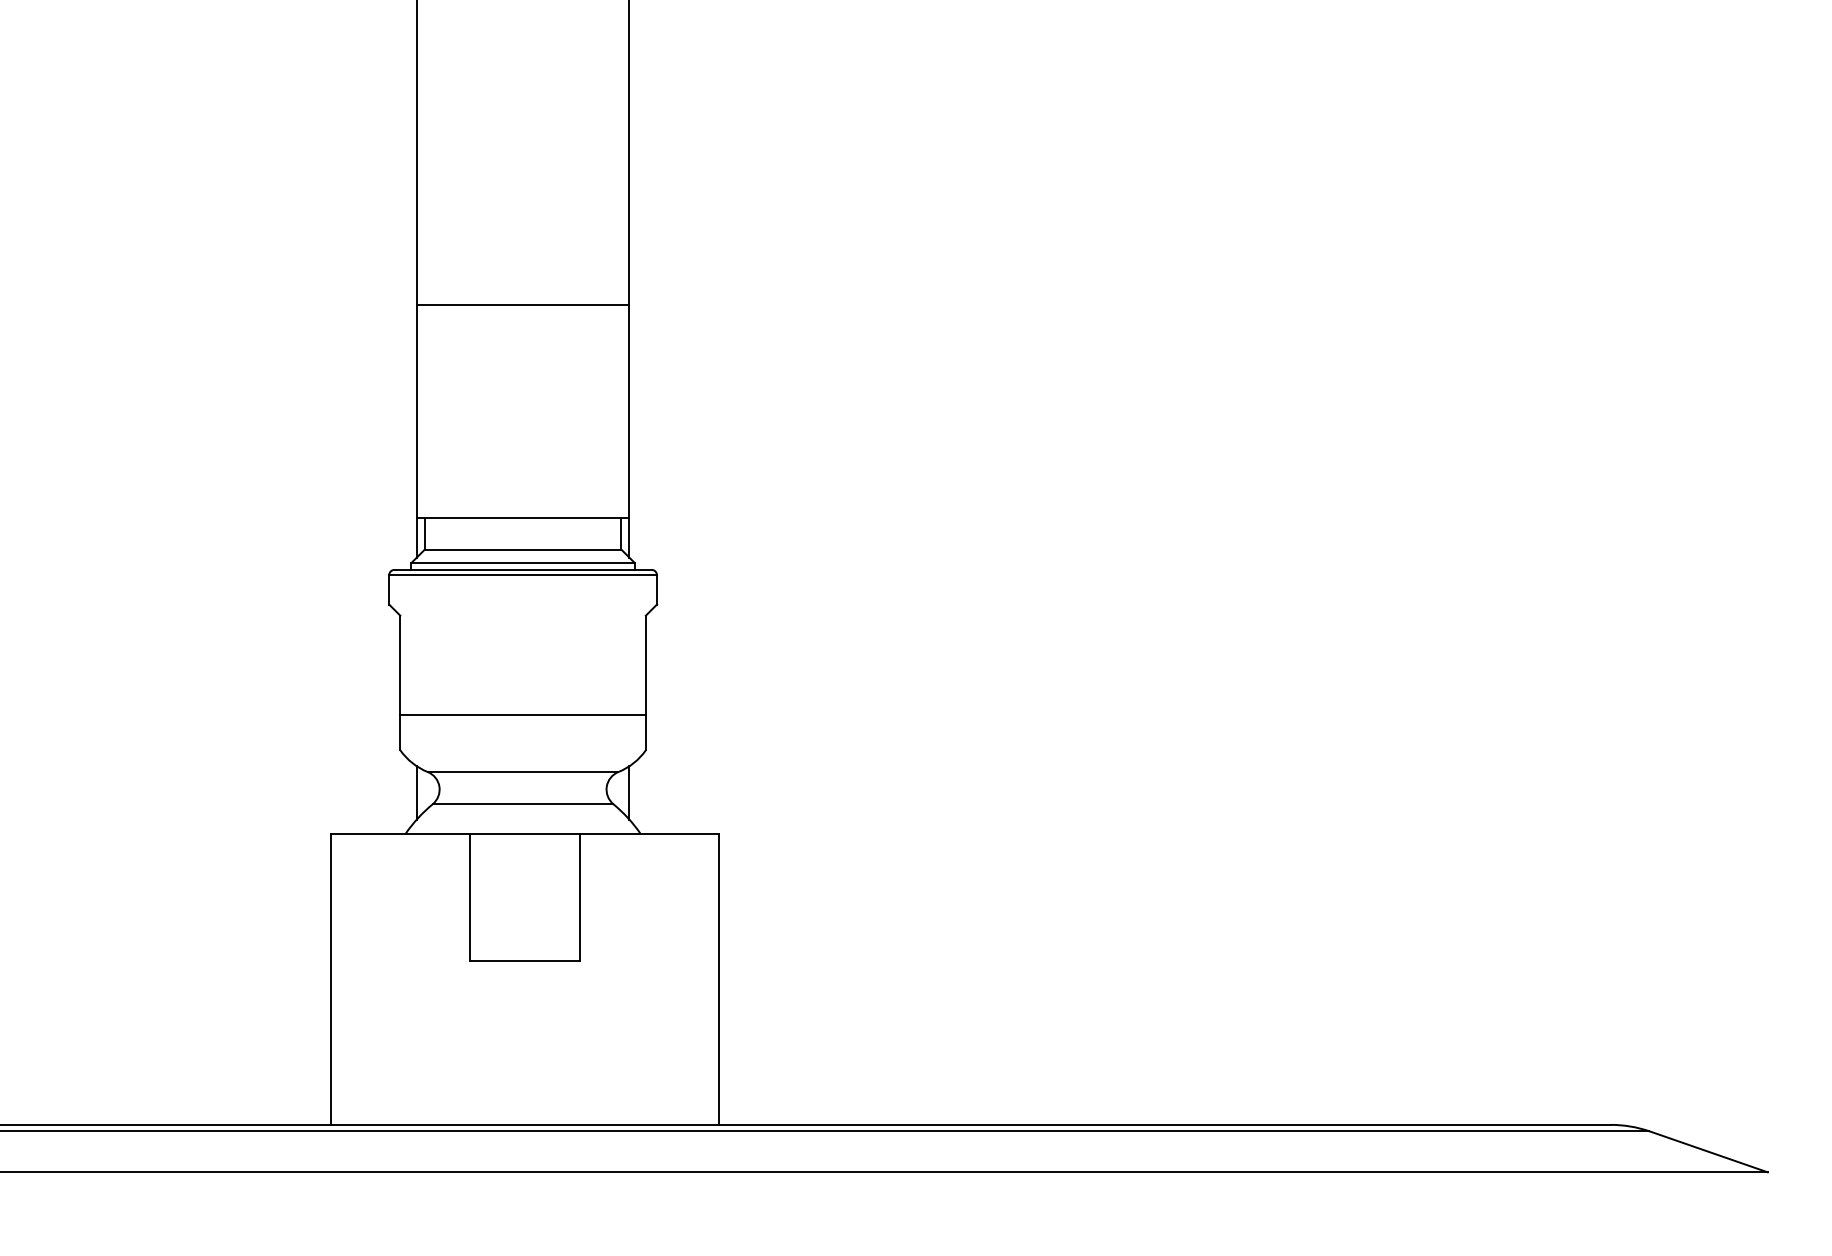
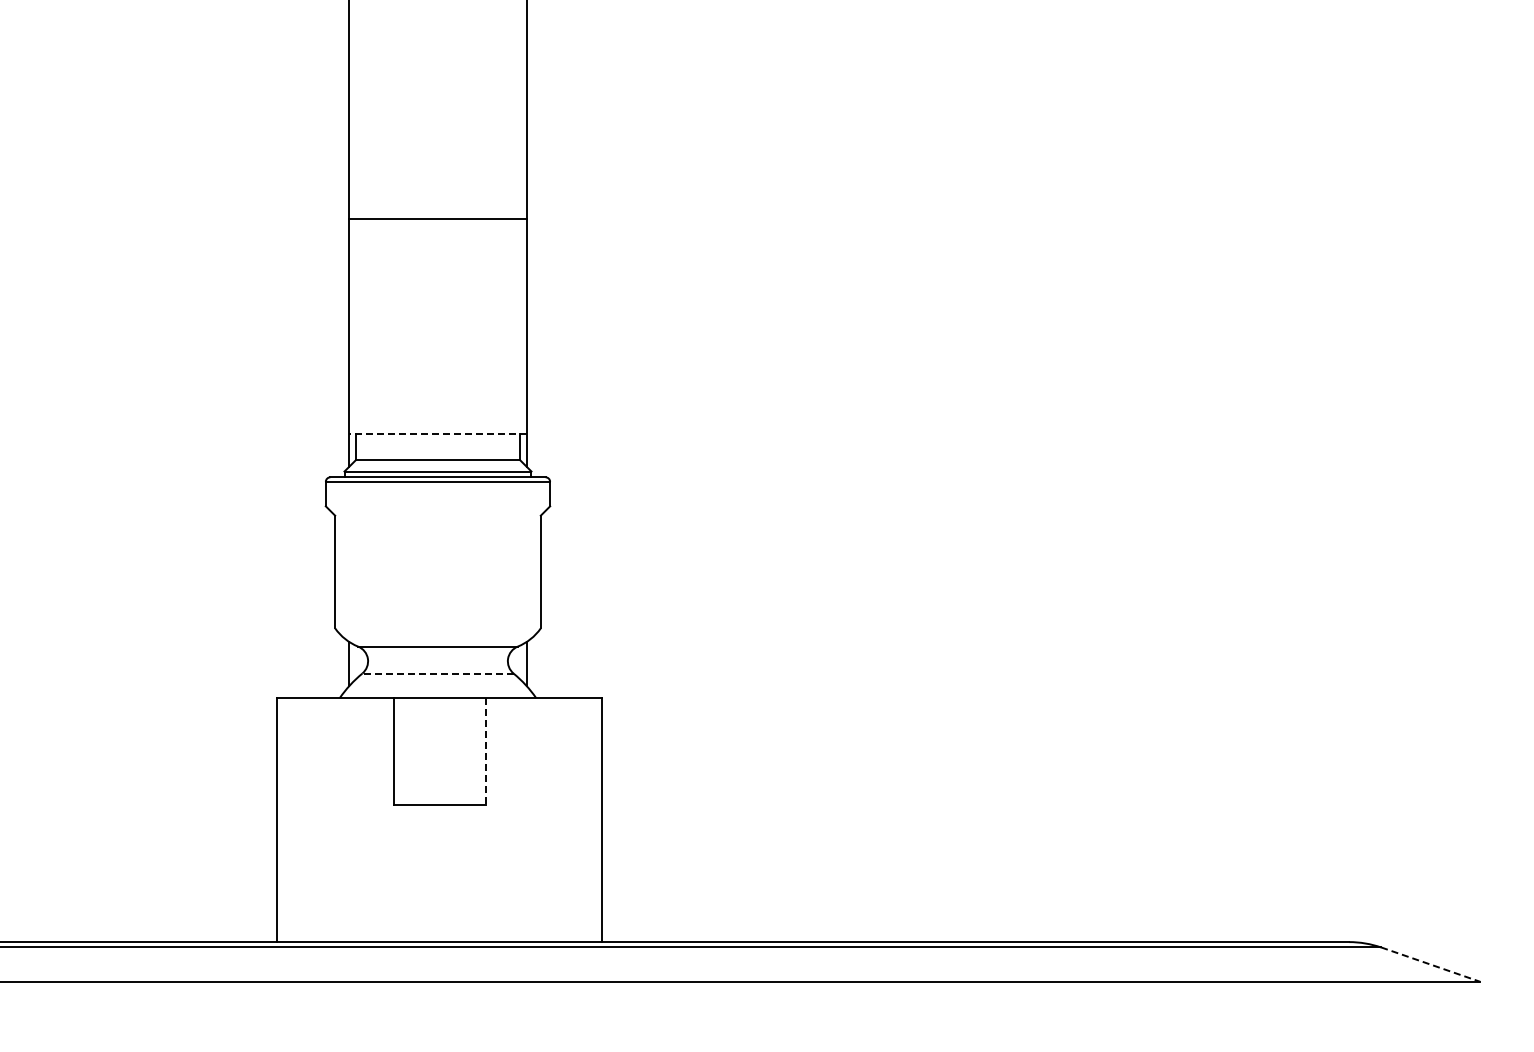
line: (522, 304) -> (437, 218), moved
line: (522, 517) -> (437, 433), solid -> dashed
line: (522, 714) -> (437, 598), removed
line: (523, 804) -> (438, 673), solid -> dashed
line: (579, 898) -> (485, 752), solid -> dashed
line: (1709, 1151) -> (1431, 964), solid -> dashed

